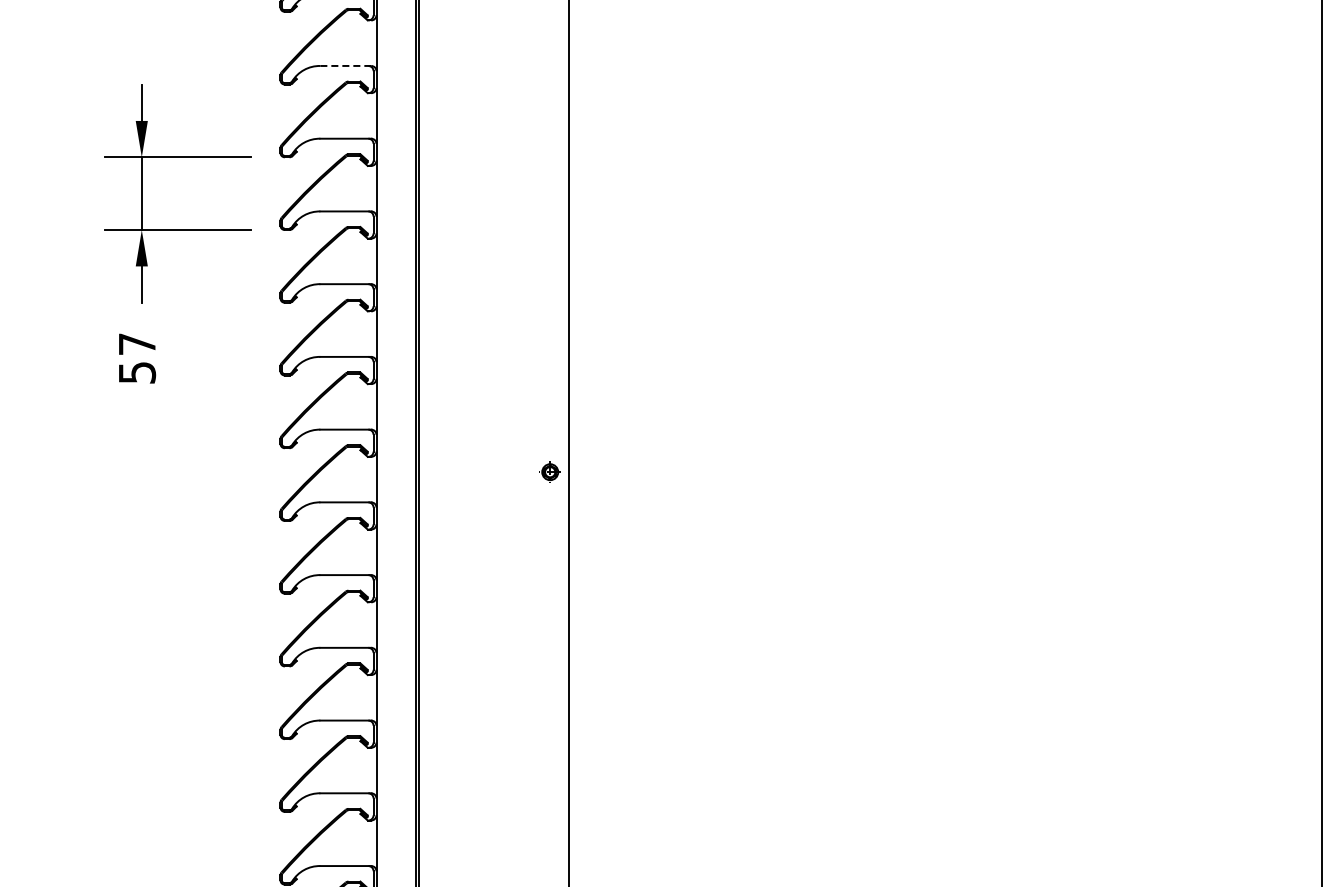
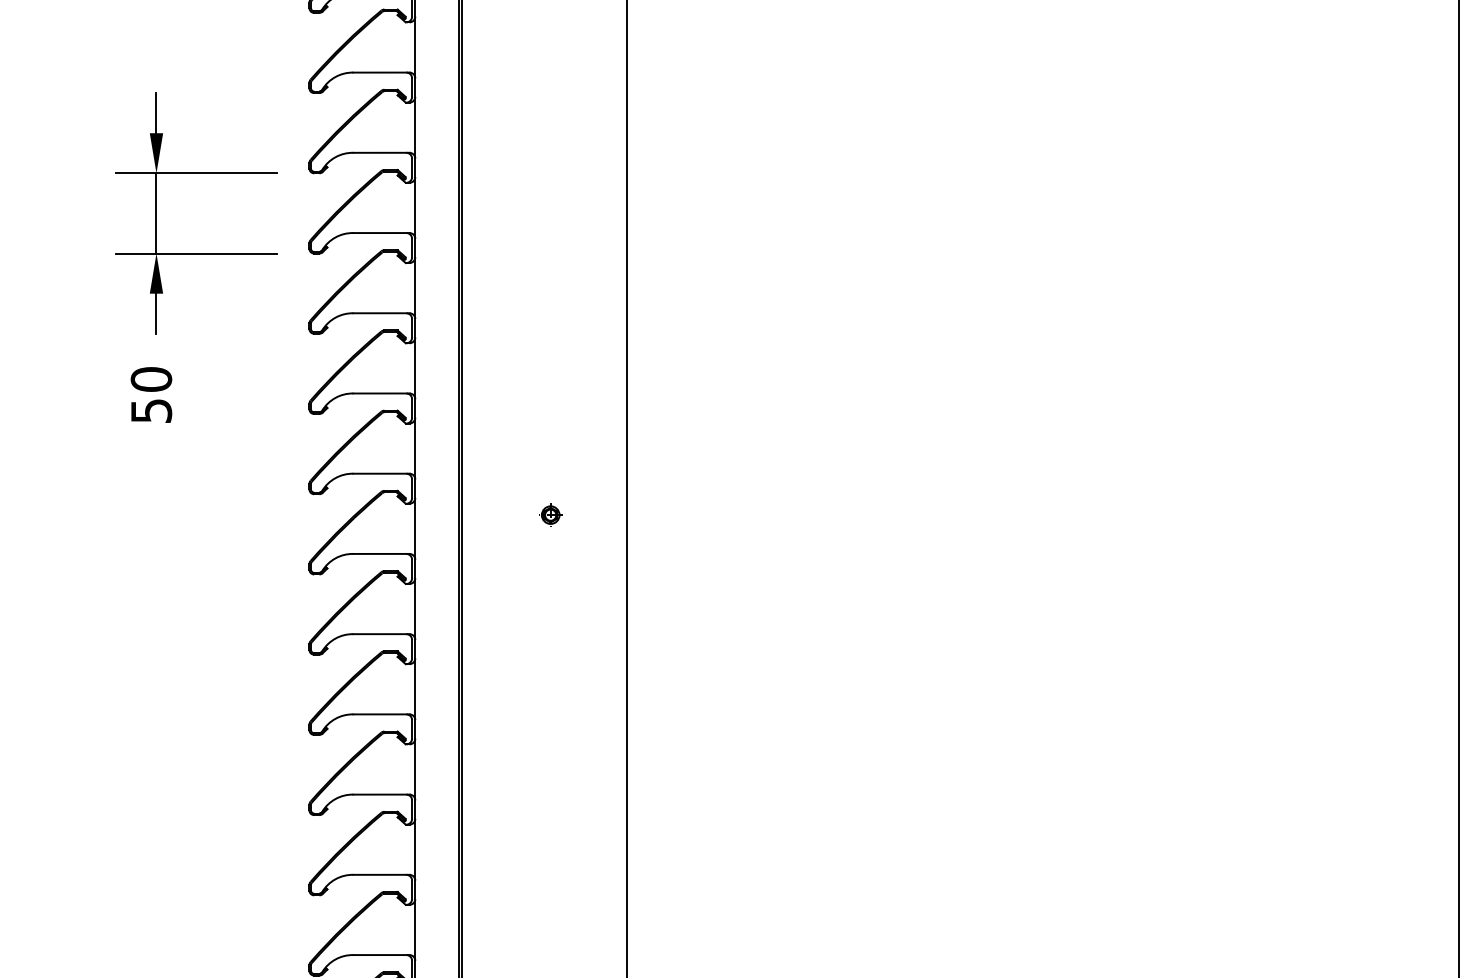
line: (346, 65) -> (382, 72), dashed -> solid
text: (137, 344) -> (151, 379), 57 -> 50
part: (549, 471) -> (549, 514), moved

